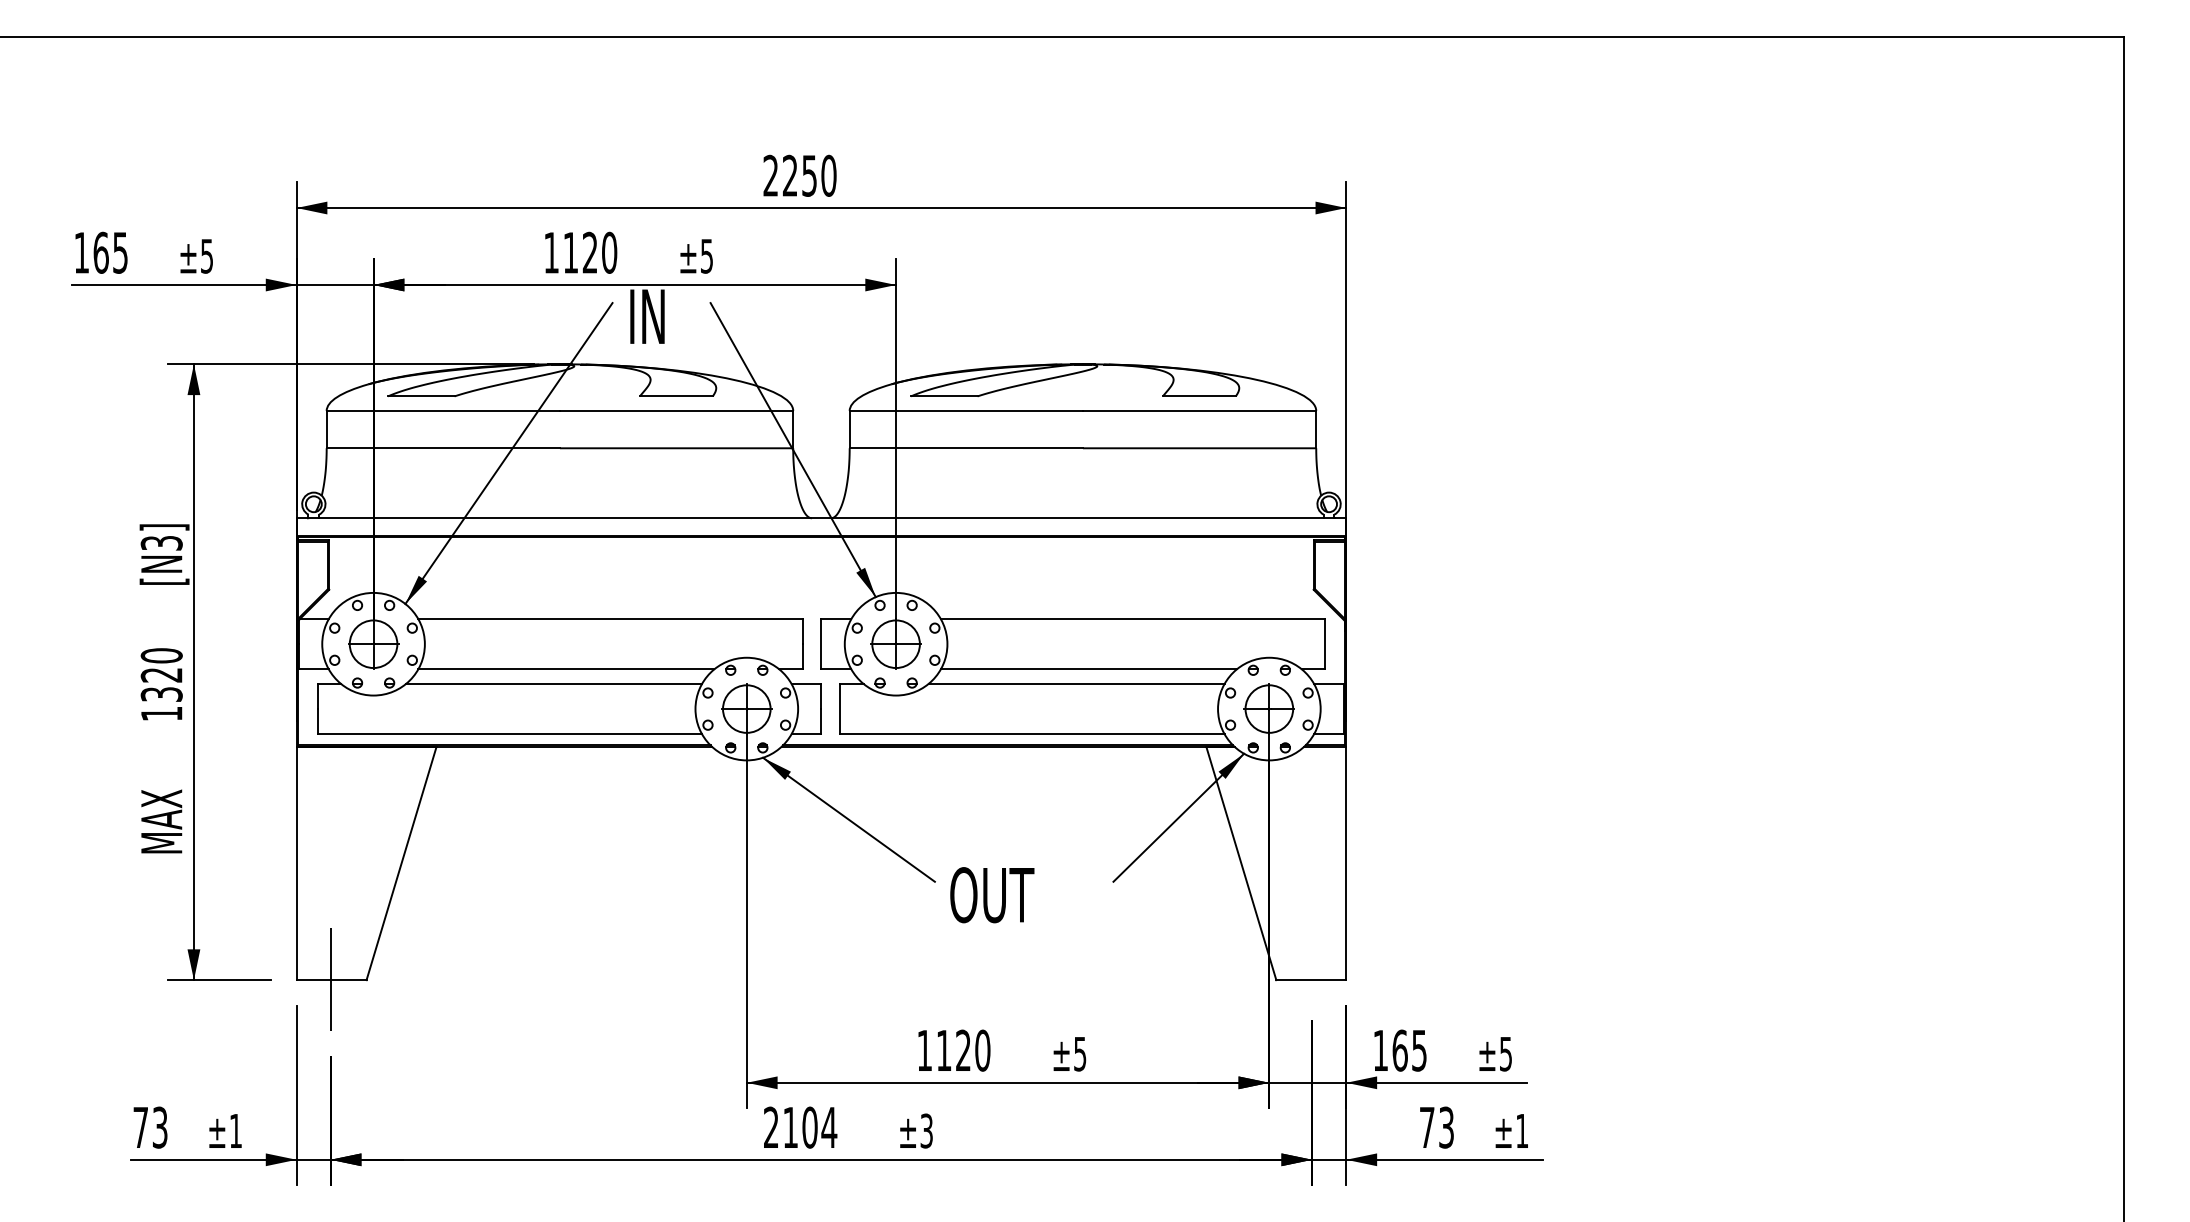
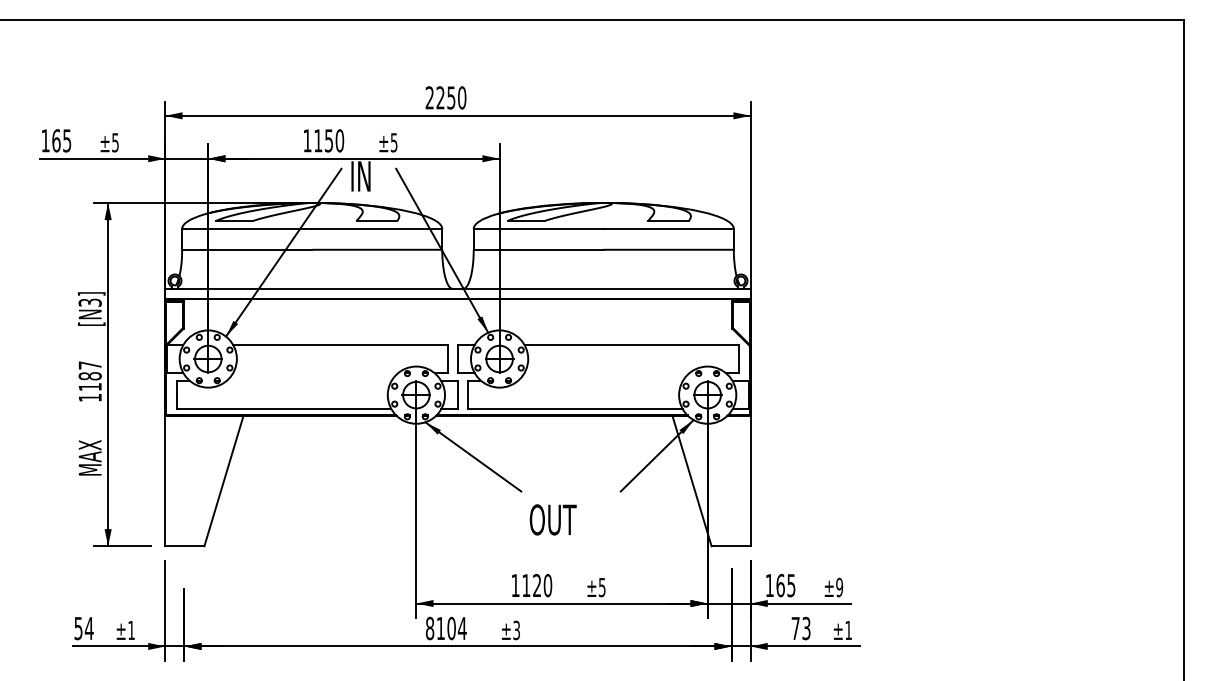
text: (589, 252) -> (328, 140), 1120 -> 1150
line: (565, 670) -> (315, 373), removed
line: (1087, 670) -> (606, 373), removed
text: (160, 675) -> (89, 376), 1320 -> 1187
line: (553, 684) -> (308, 381), removed
line: (1075, 684) -> (599, 381), removed
text: (990, 894) -> (552, 519), moved
line: (330, 978) -> (184, 545), removed
text: (1505, 1052) -> (839, 586), ±5 -> ±9
text: (149, 1127) -> (83, 628), 73 -> 54
text: (770, 1127) -> (429, 628), 2104 -> 8104

